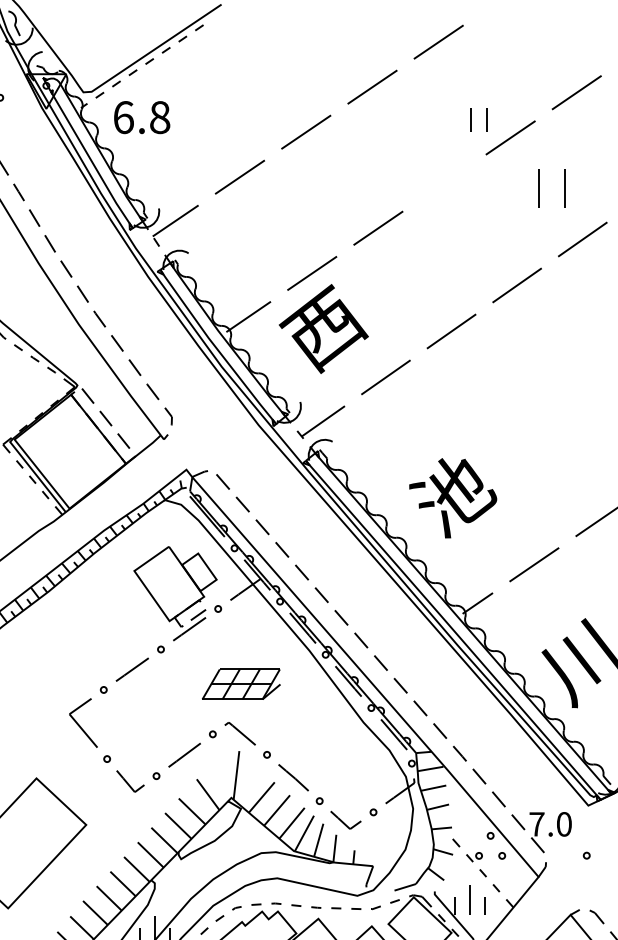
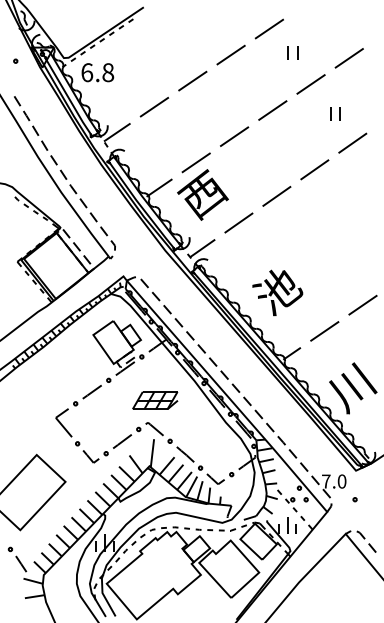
part: (478, 118) -> (292, 52), moved
line: (444, 182) -> (272, 110), added
part: (552, 188) -> (335, 113), size x0.62

